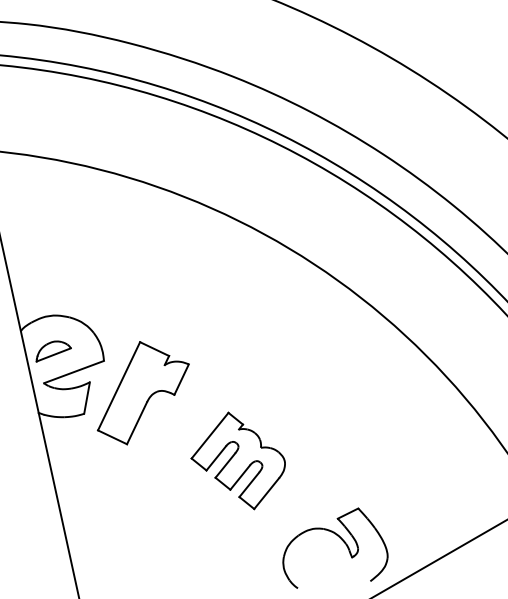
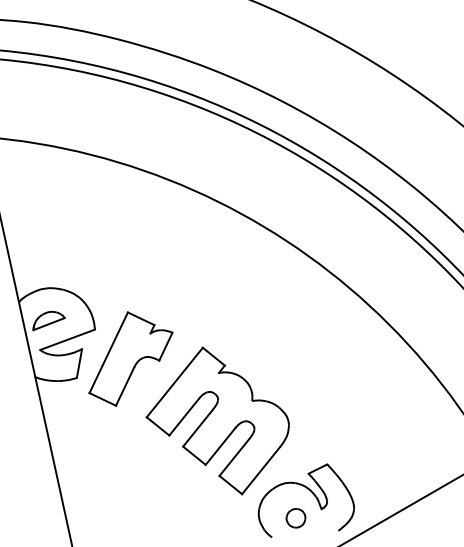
part: (238, 460) -> (217, 420), size x1.67
part: (323, 567) -> (295, 518), added

